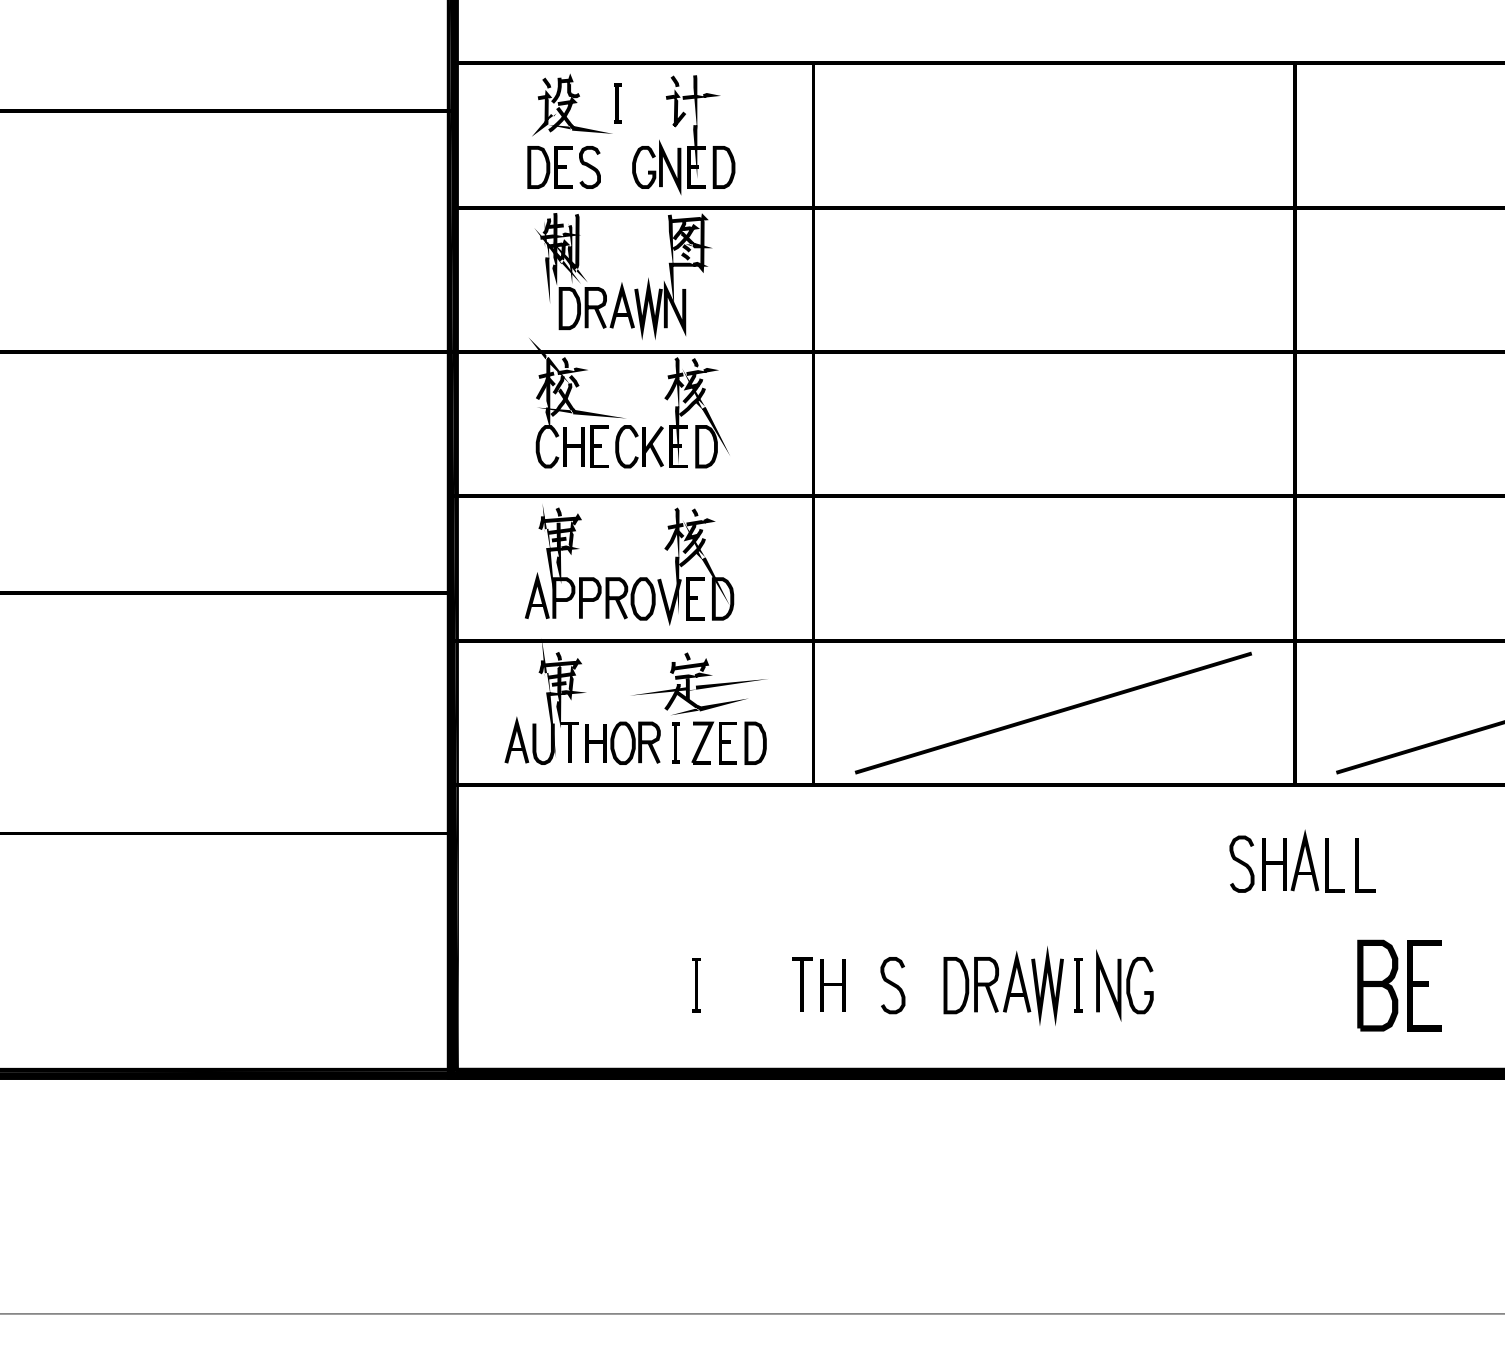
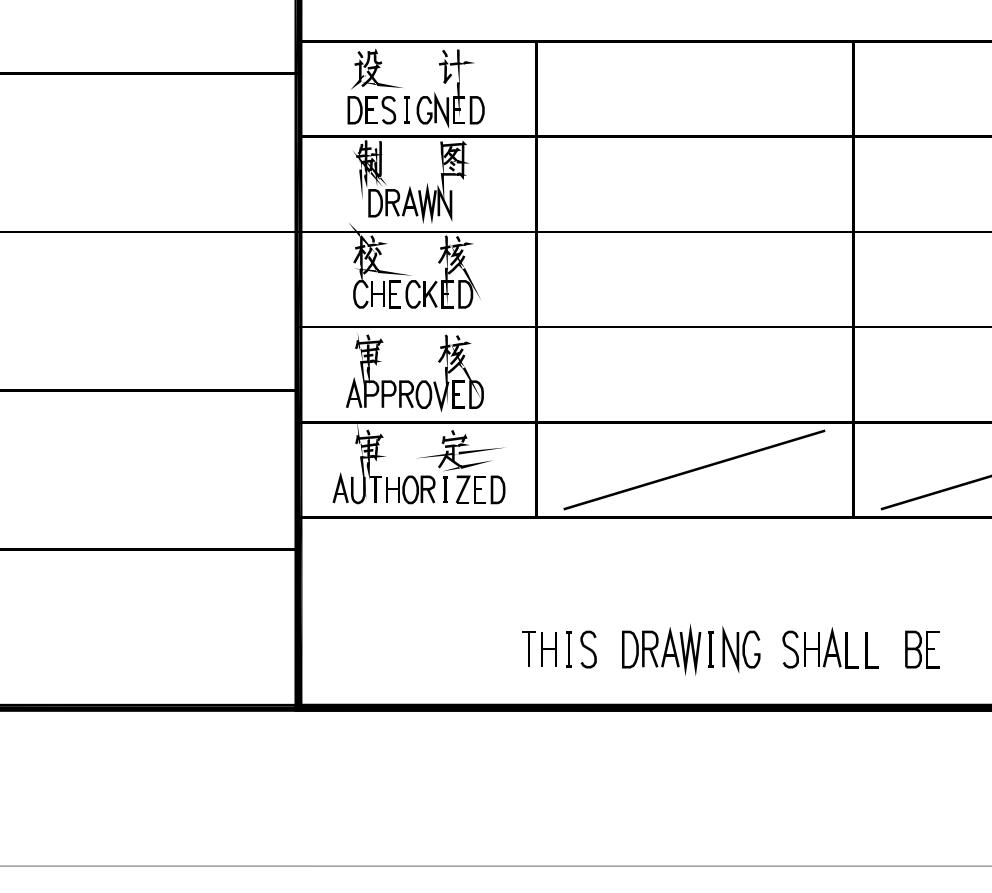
curve: (616, 102) -> (406, 109), moved
part: (1302, 861) -> (830, 647), moved
curve: (695, 985) -> (568, 649), moved
part: (1399, 985) -> (922, 649), size x0.62

